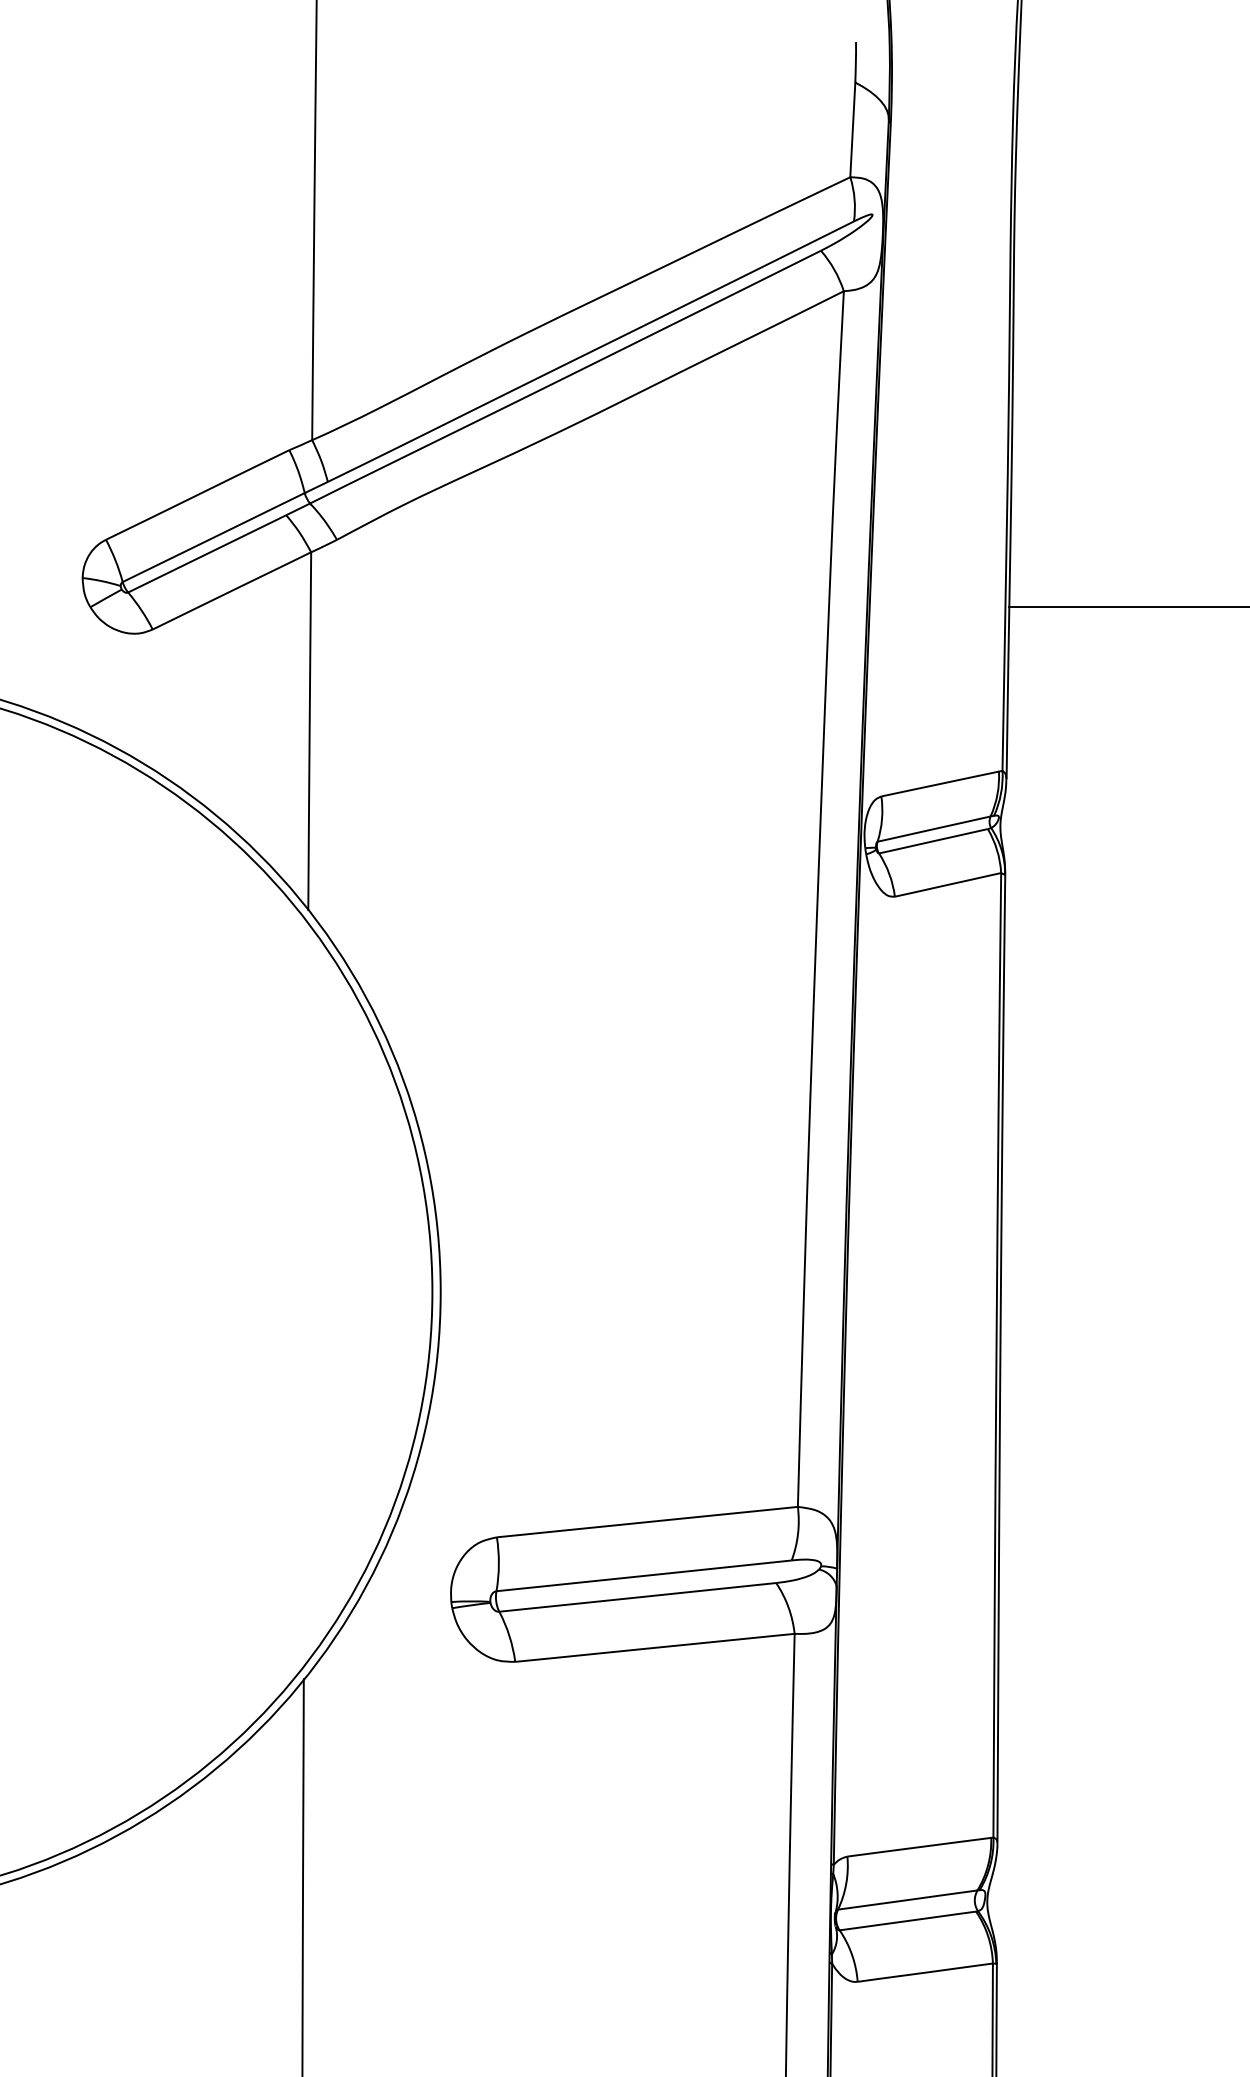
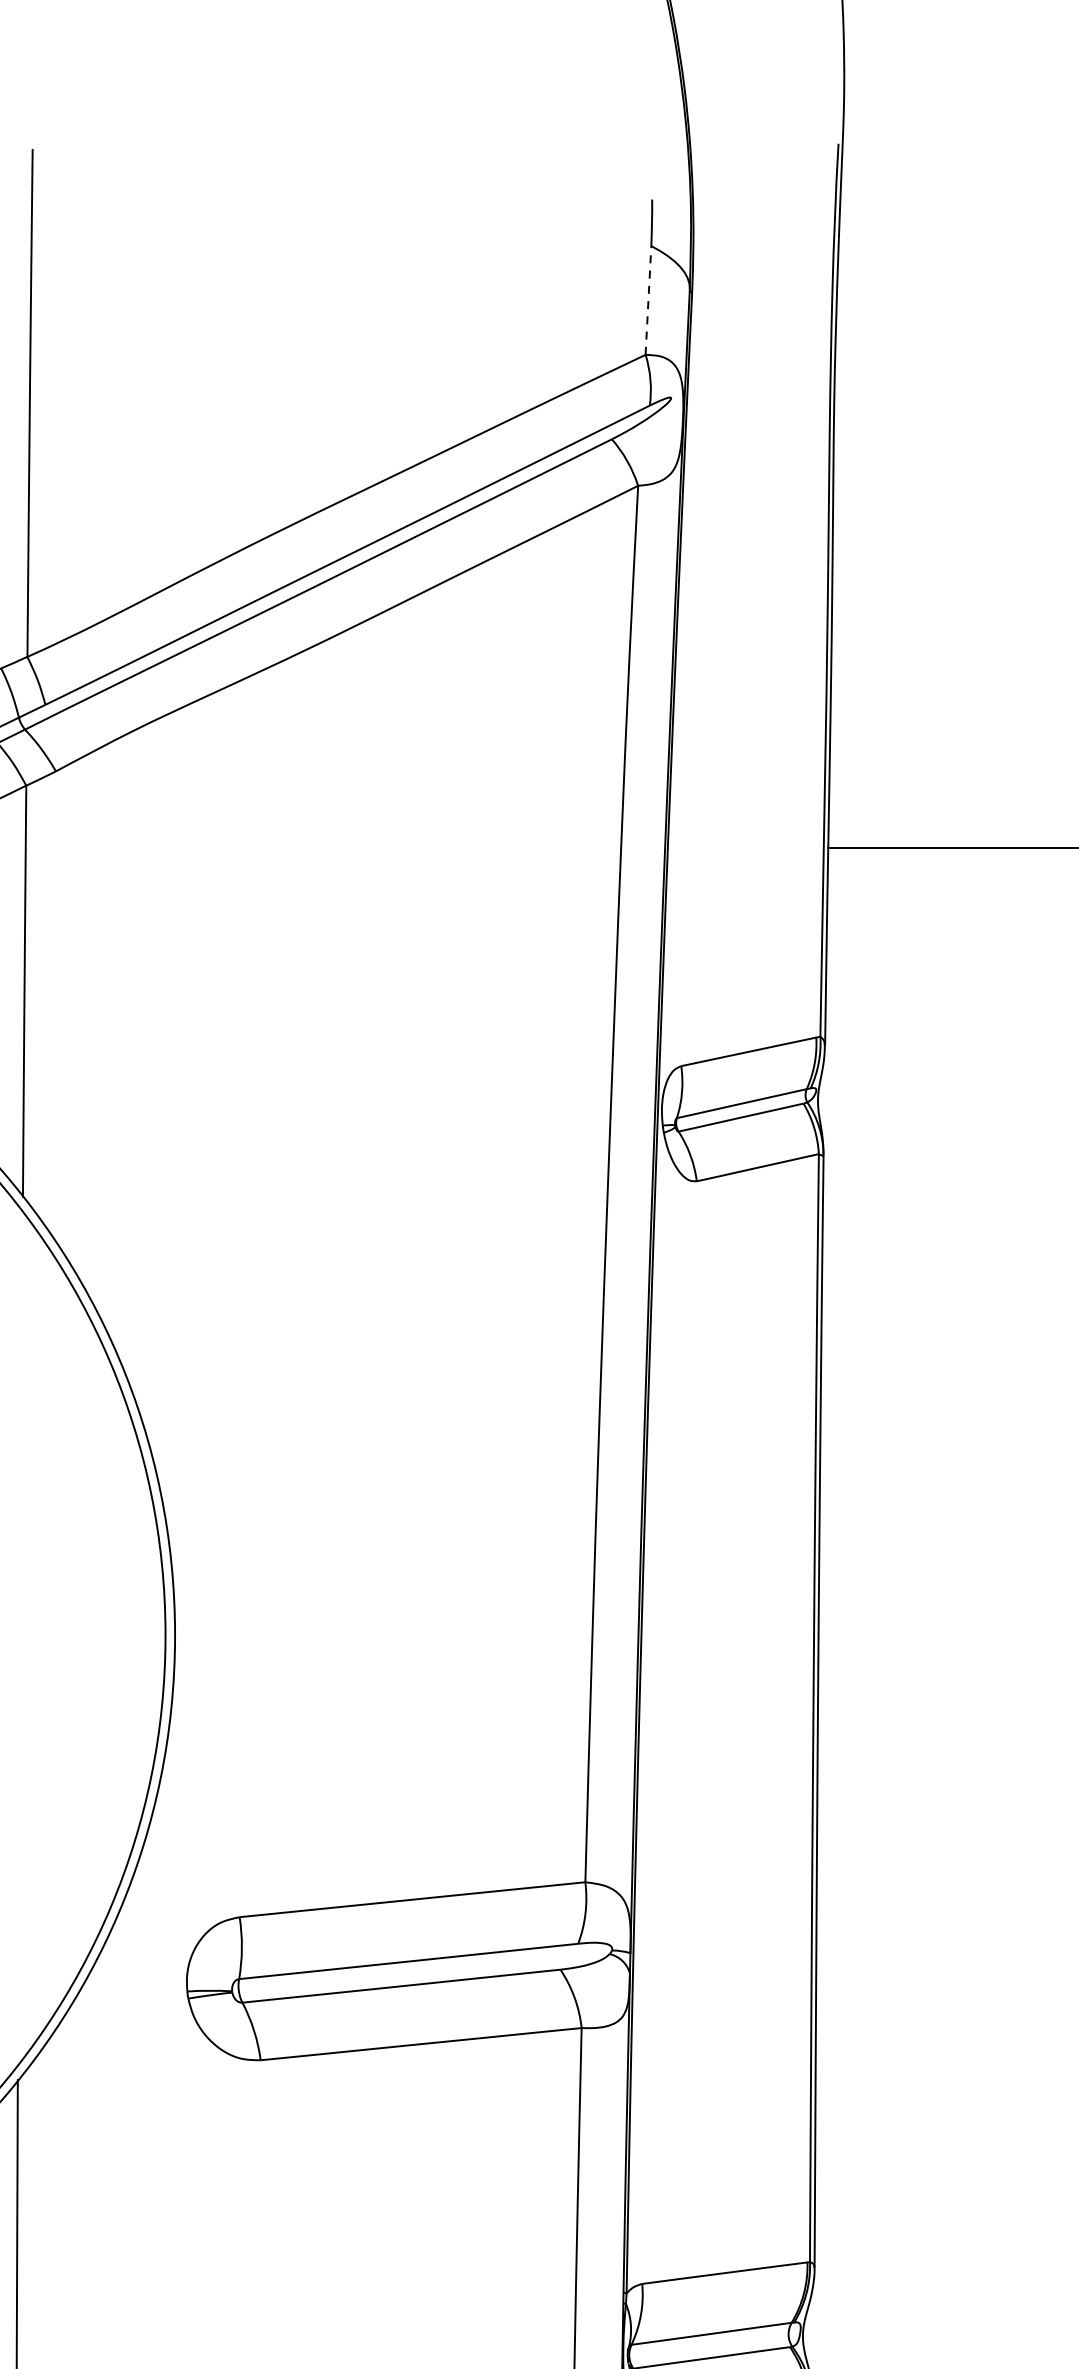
line: (852, 129) -> (648, 300), solid -> dashed

